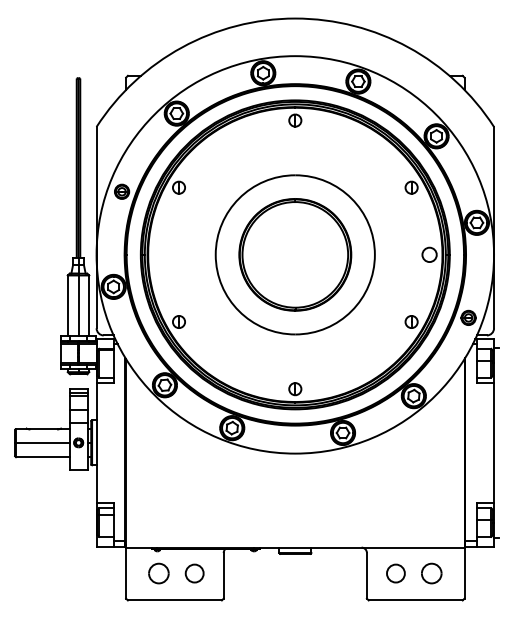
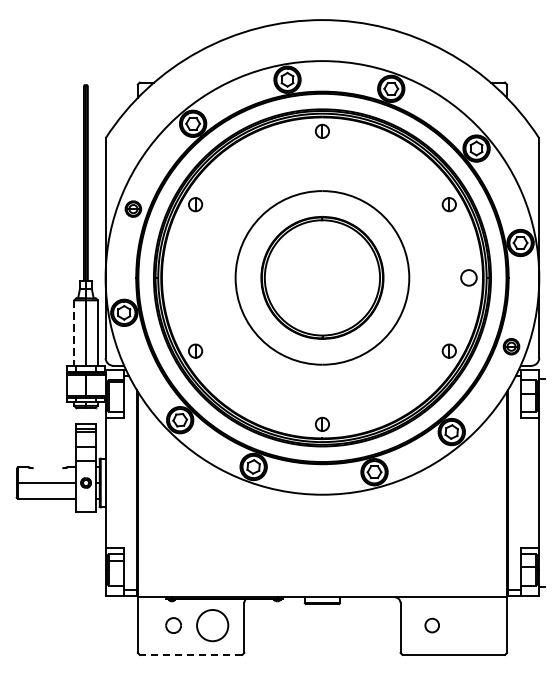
line: (67, 306) -> (73, 334), solid -> dashed
line: (43, 429) -> (47, 468), removed
part: (158, 573) -> (173, 625), size x0.7
circle: (194, 573) -> (212, 625), size x1.6
circle: (395, 573) -> (431, 625), size x0.7
part: (431, 573) -> (471, 625), removed
line: (174, 600) -> (190, 654), solid -> dashed

